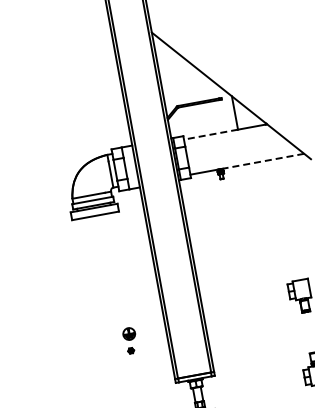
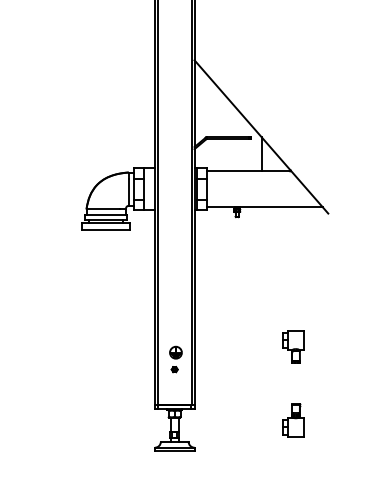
line: (210, 134) -> (233, 171), dashed -> solid
line: (262, 161) -> (280, 207), dashed -> solid
part: (130, 340) -> (175, 359), moved

